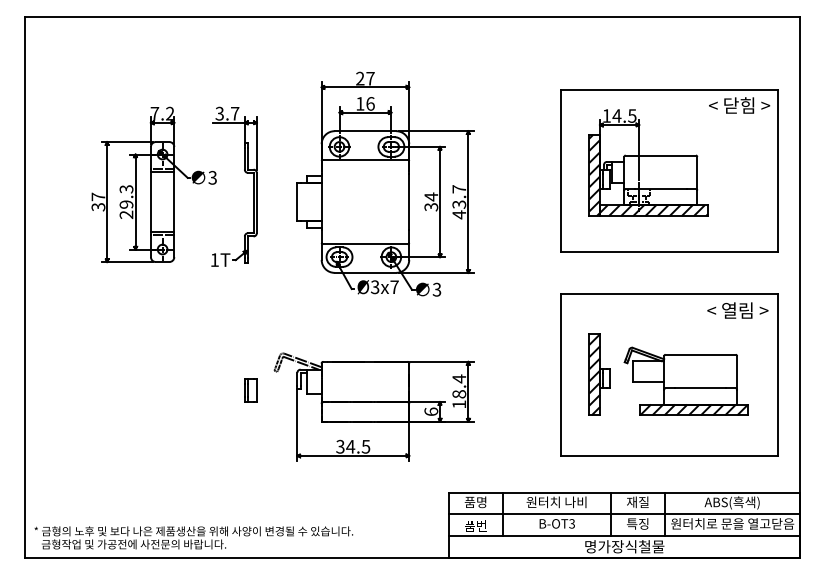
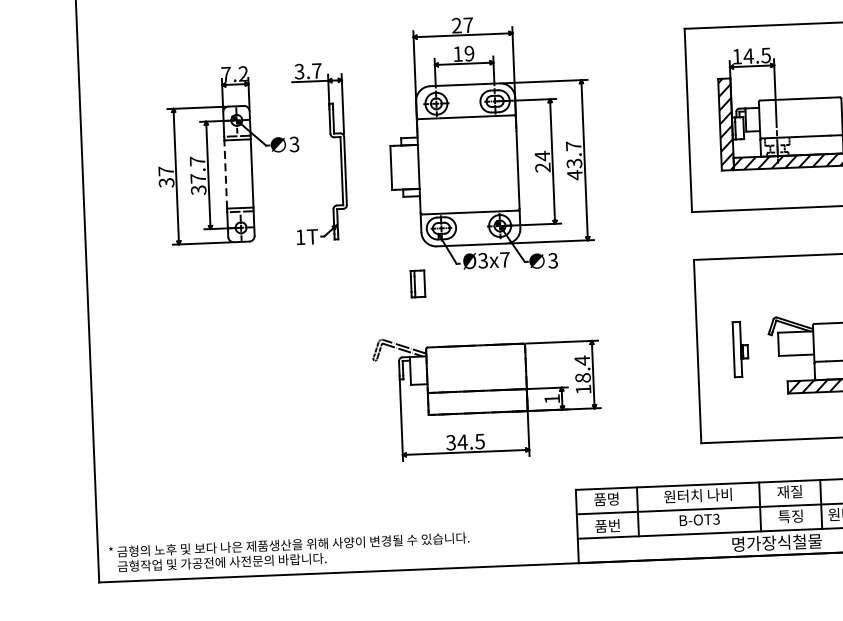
text: (370, 103) -> (469, 53), 16 -> 19
line: (150, 201) -> (225, 174), solid -> dashed
text: (126, 202) -> (198, 176), 29.3 -> 37.7
text: (431, 207) -> (543, 168), 34 -> 24
part: (599, 374) -> (740, 349), size x0.6
part: (250, 390) -> (417, 284), moved
text: (431, 411) -> (552, 398), 6 -> 1

